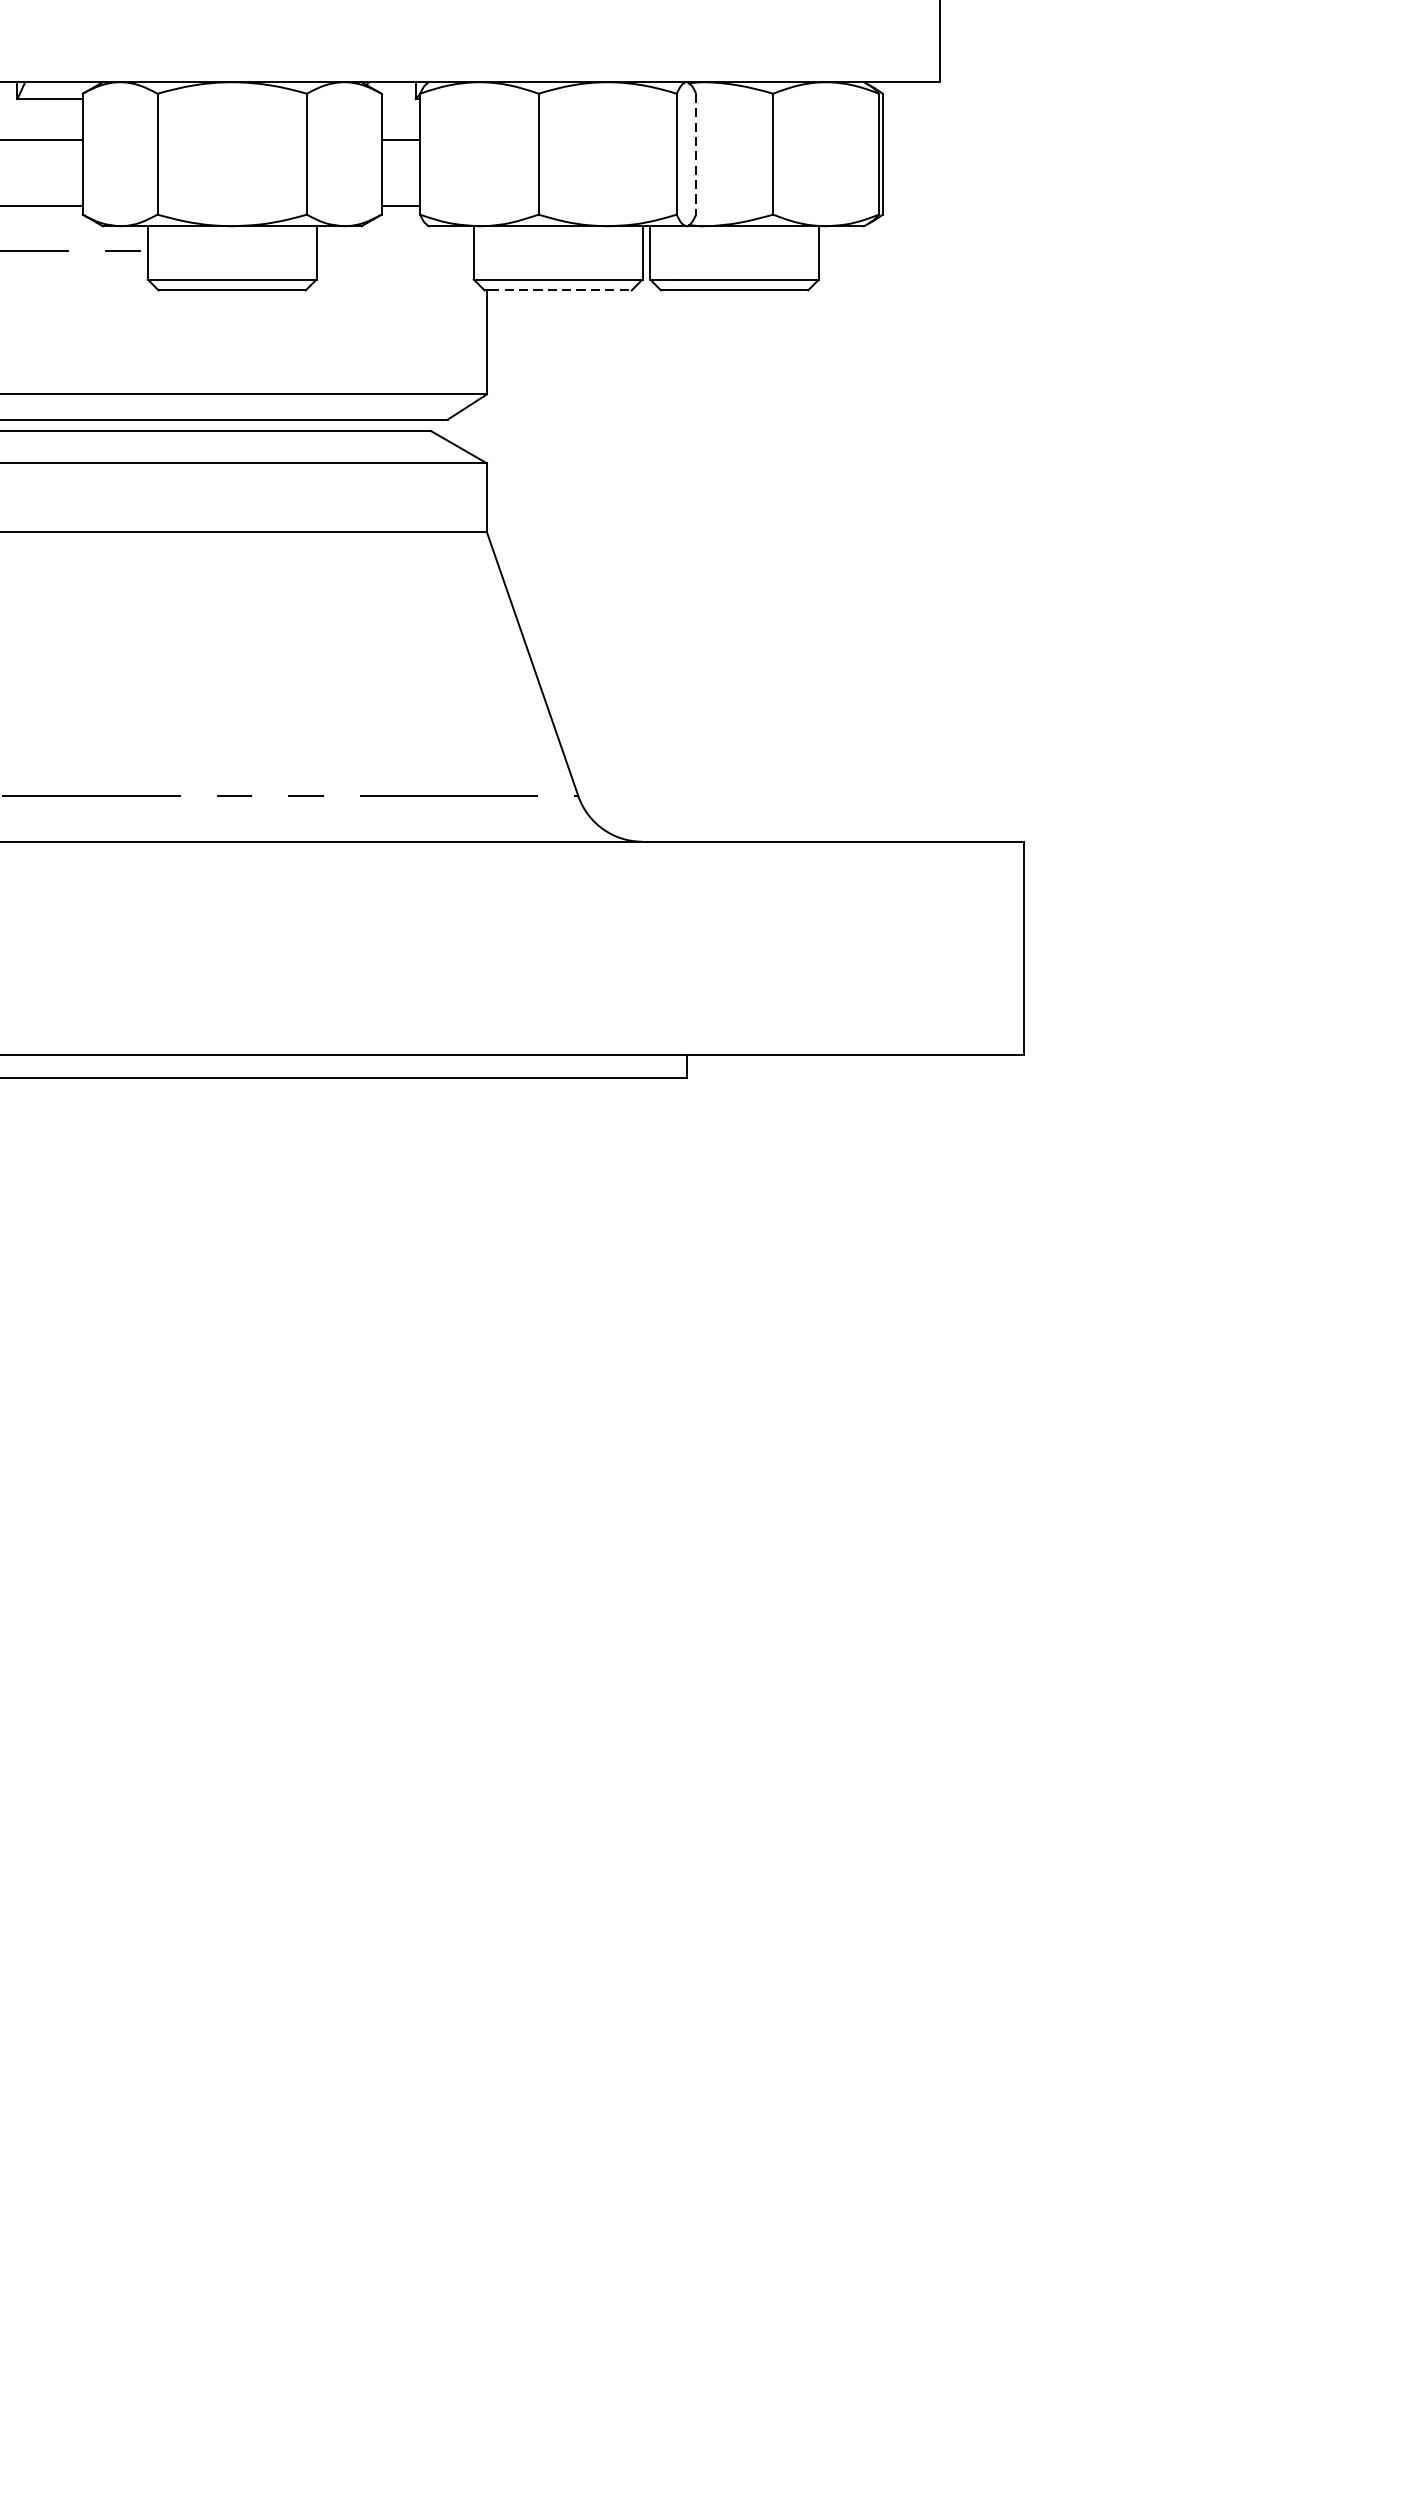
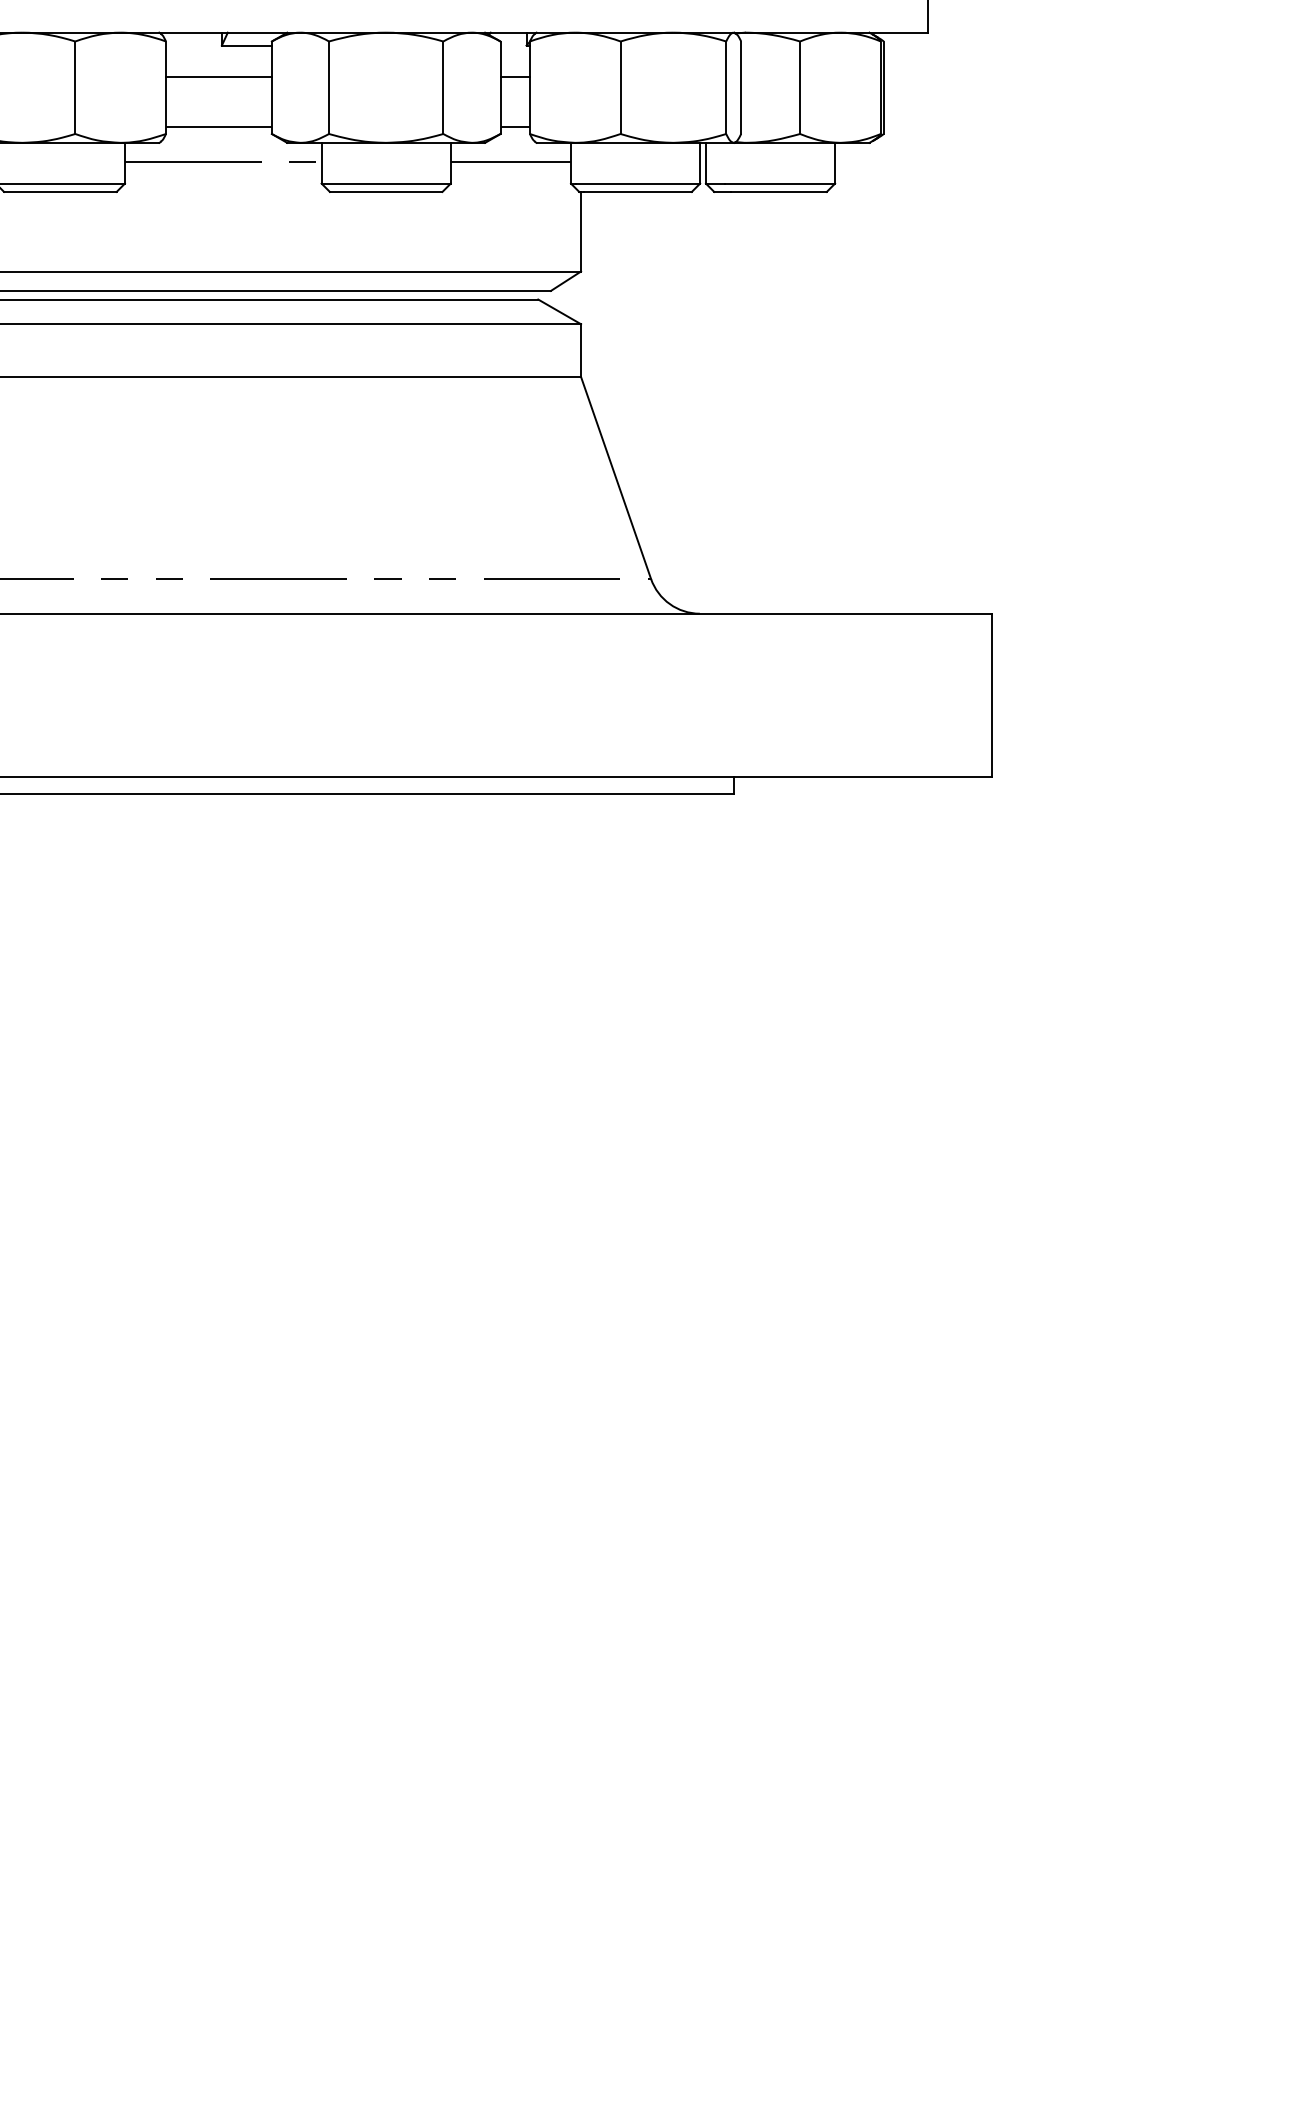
line: (696, 155) -> (741, 88), dashed -> solid
line: (394, 250) -> (510, 161), added
line: (562, 289) -> (638, 191), dashed -> solid

